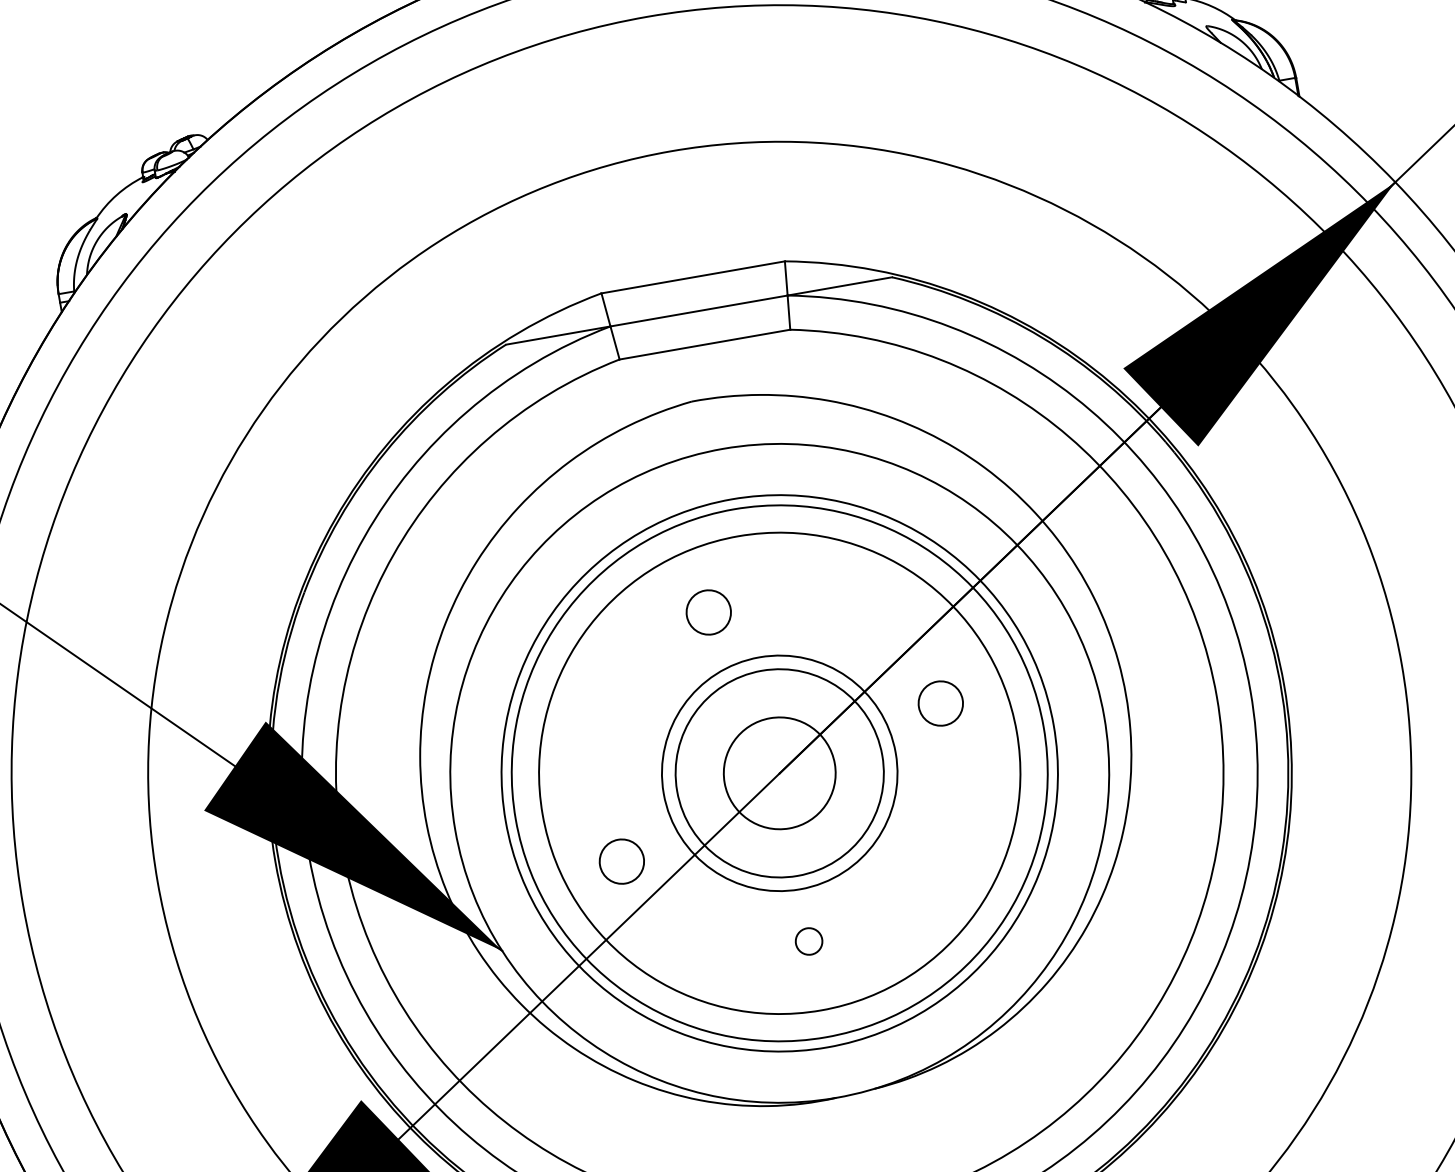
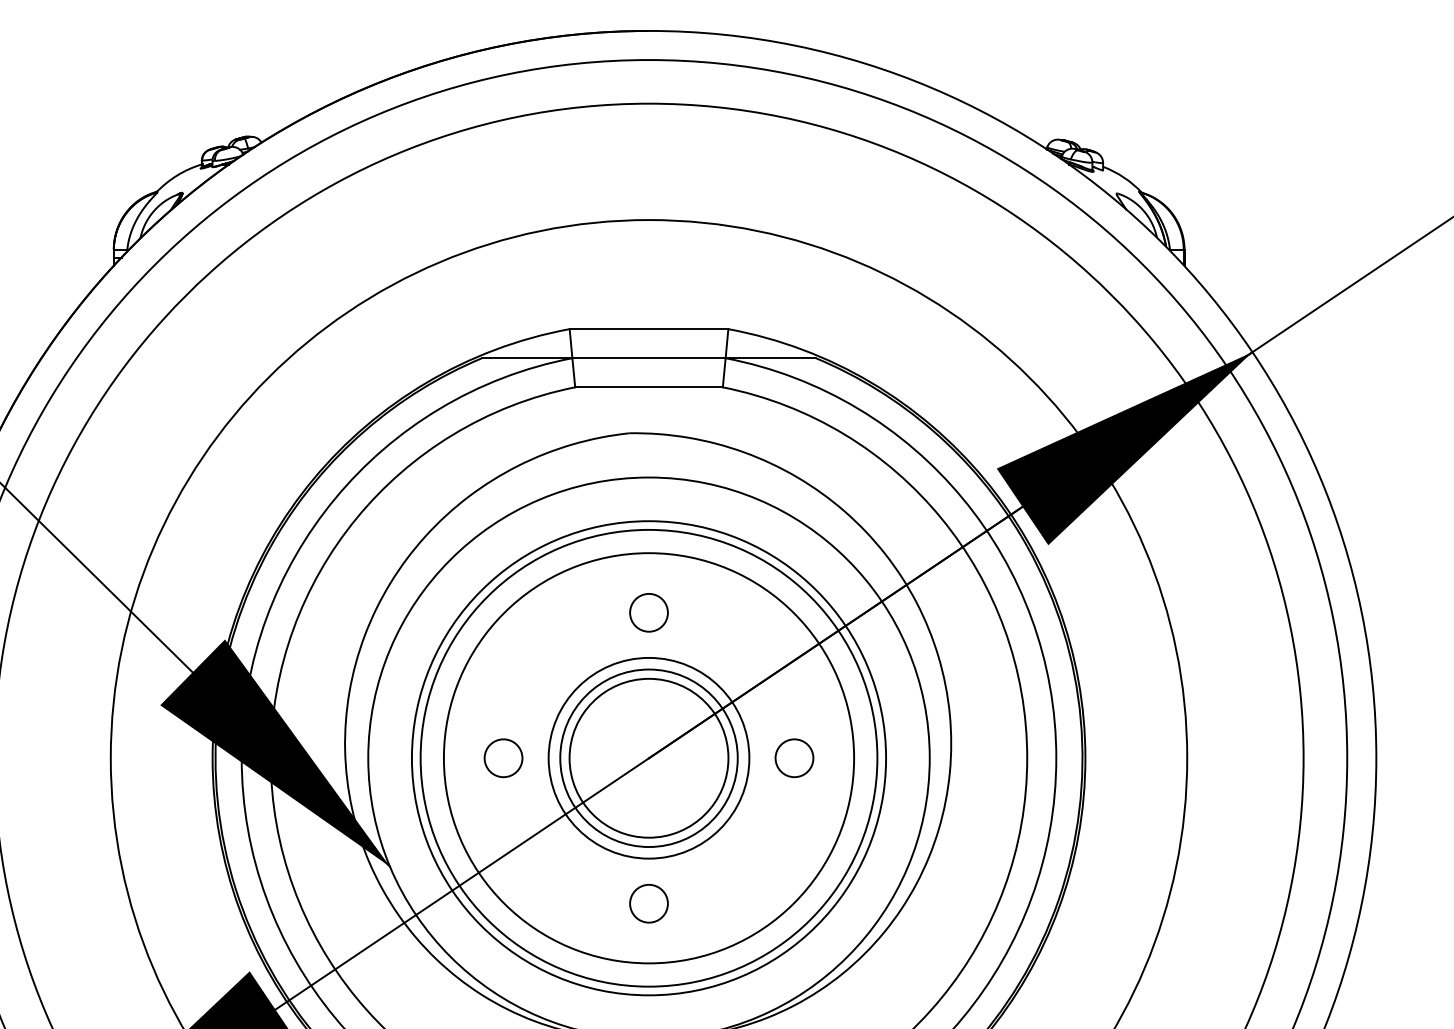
circle: (708, 612) -> (648, 612), moved
circle: (940, 703) -> (794, 758), moved
circle: (778, 772) -> (648, 757), size x1.67
circle: (621, 861) -> (503, 758), moved
circle: (808, 941) -> (648, 903), size x1.67

